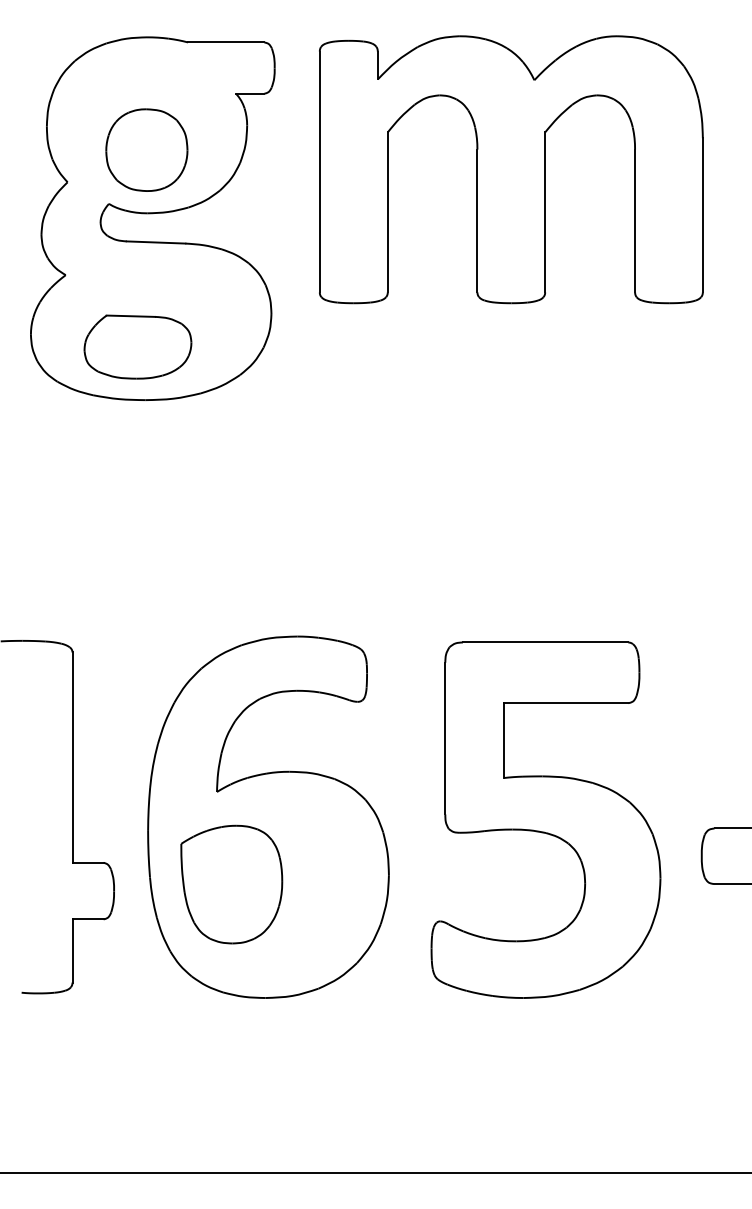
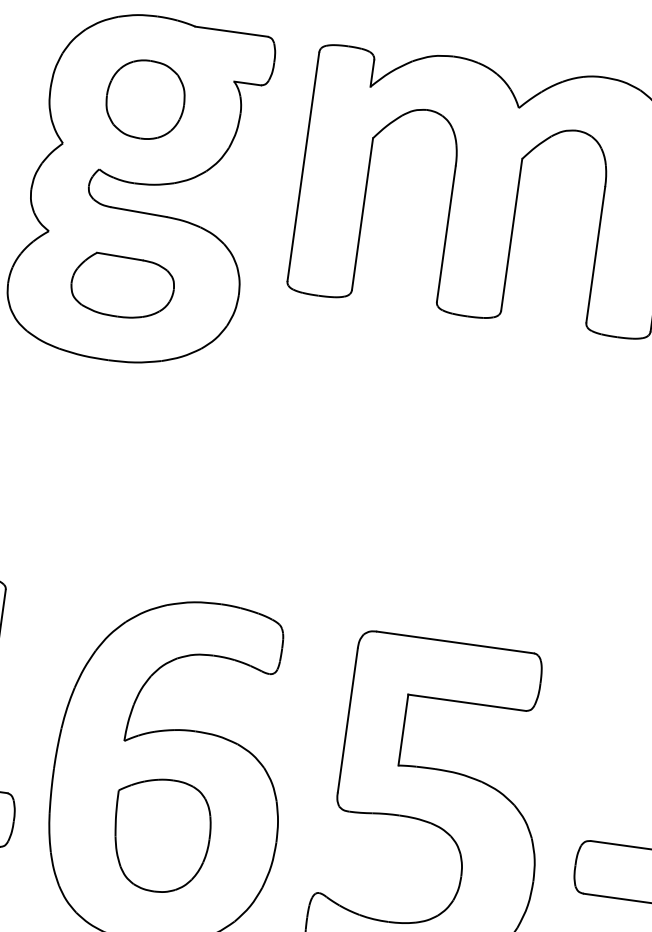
part: (146, 149) -> (145, 99), moved
part: (137, 346) -> (122, 286), moved
part: (231, 884) -> (161, 835), moved

